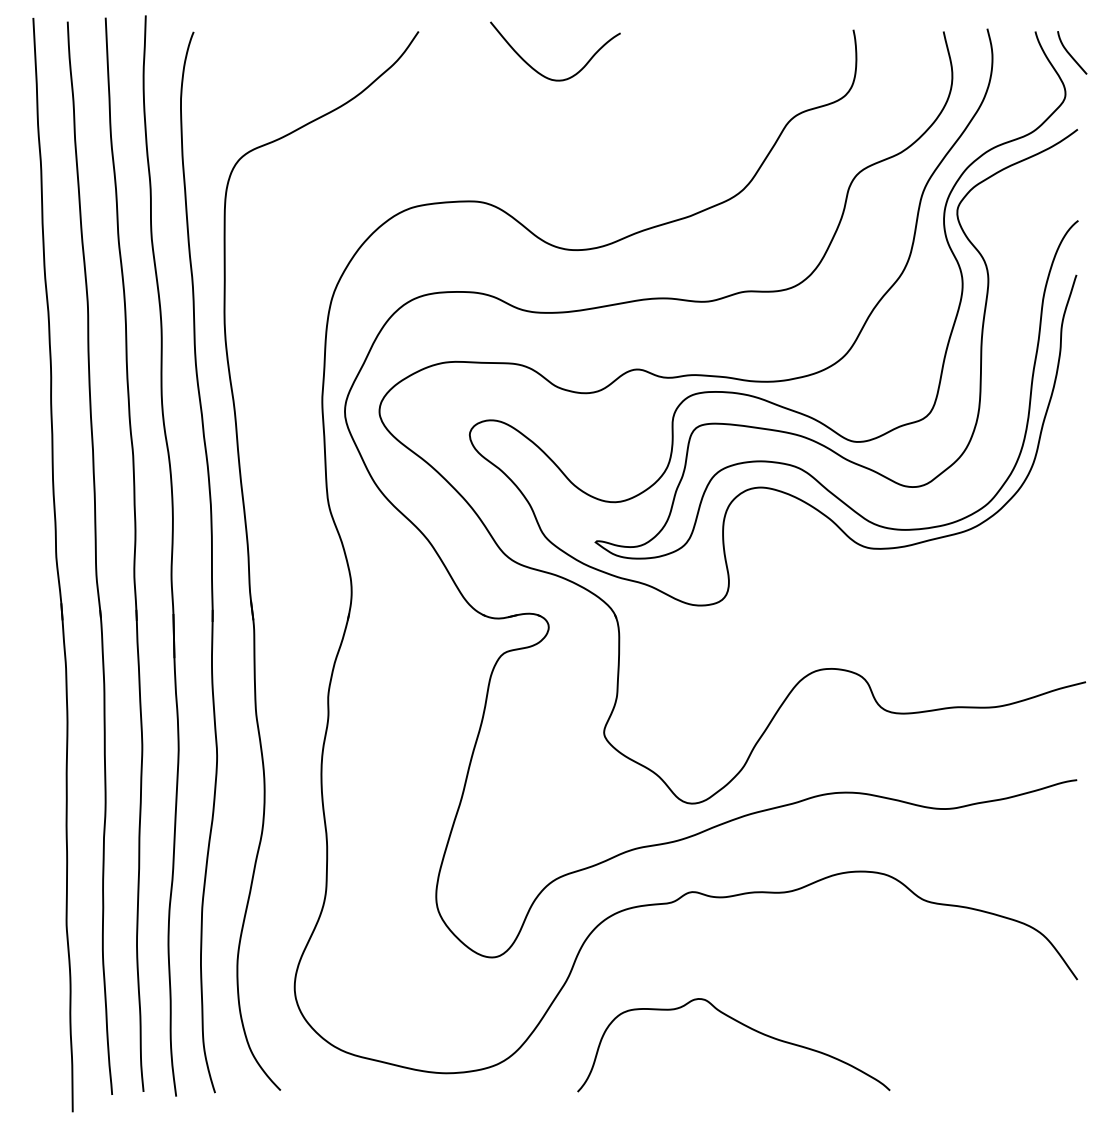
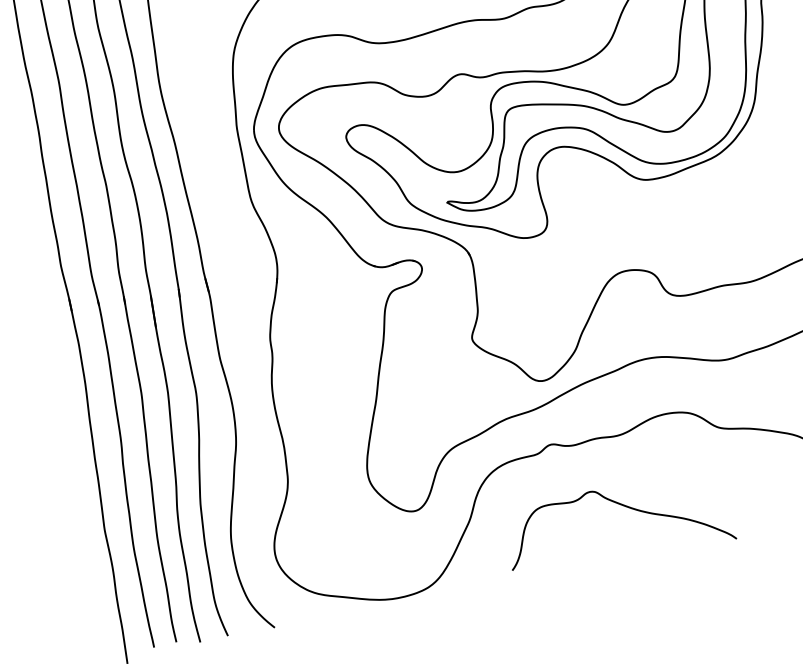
curve: (742, 1025) -> (624, 506), moved

